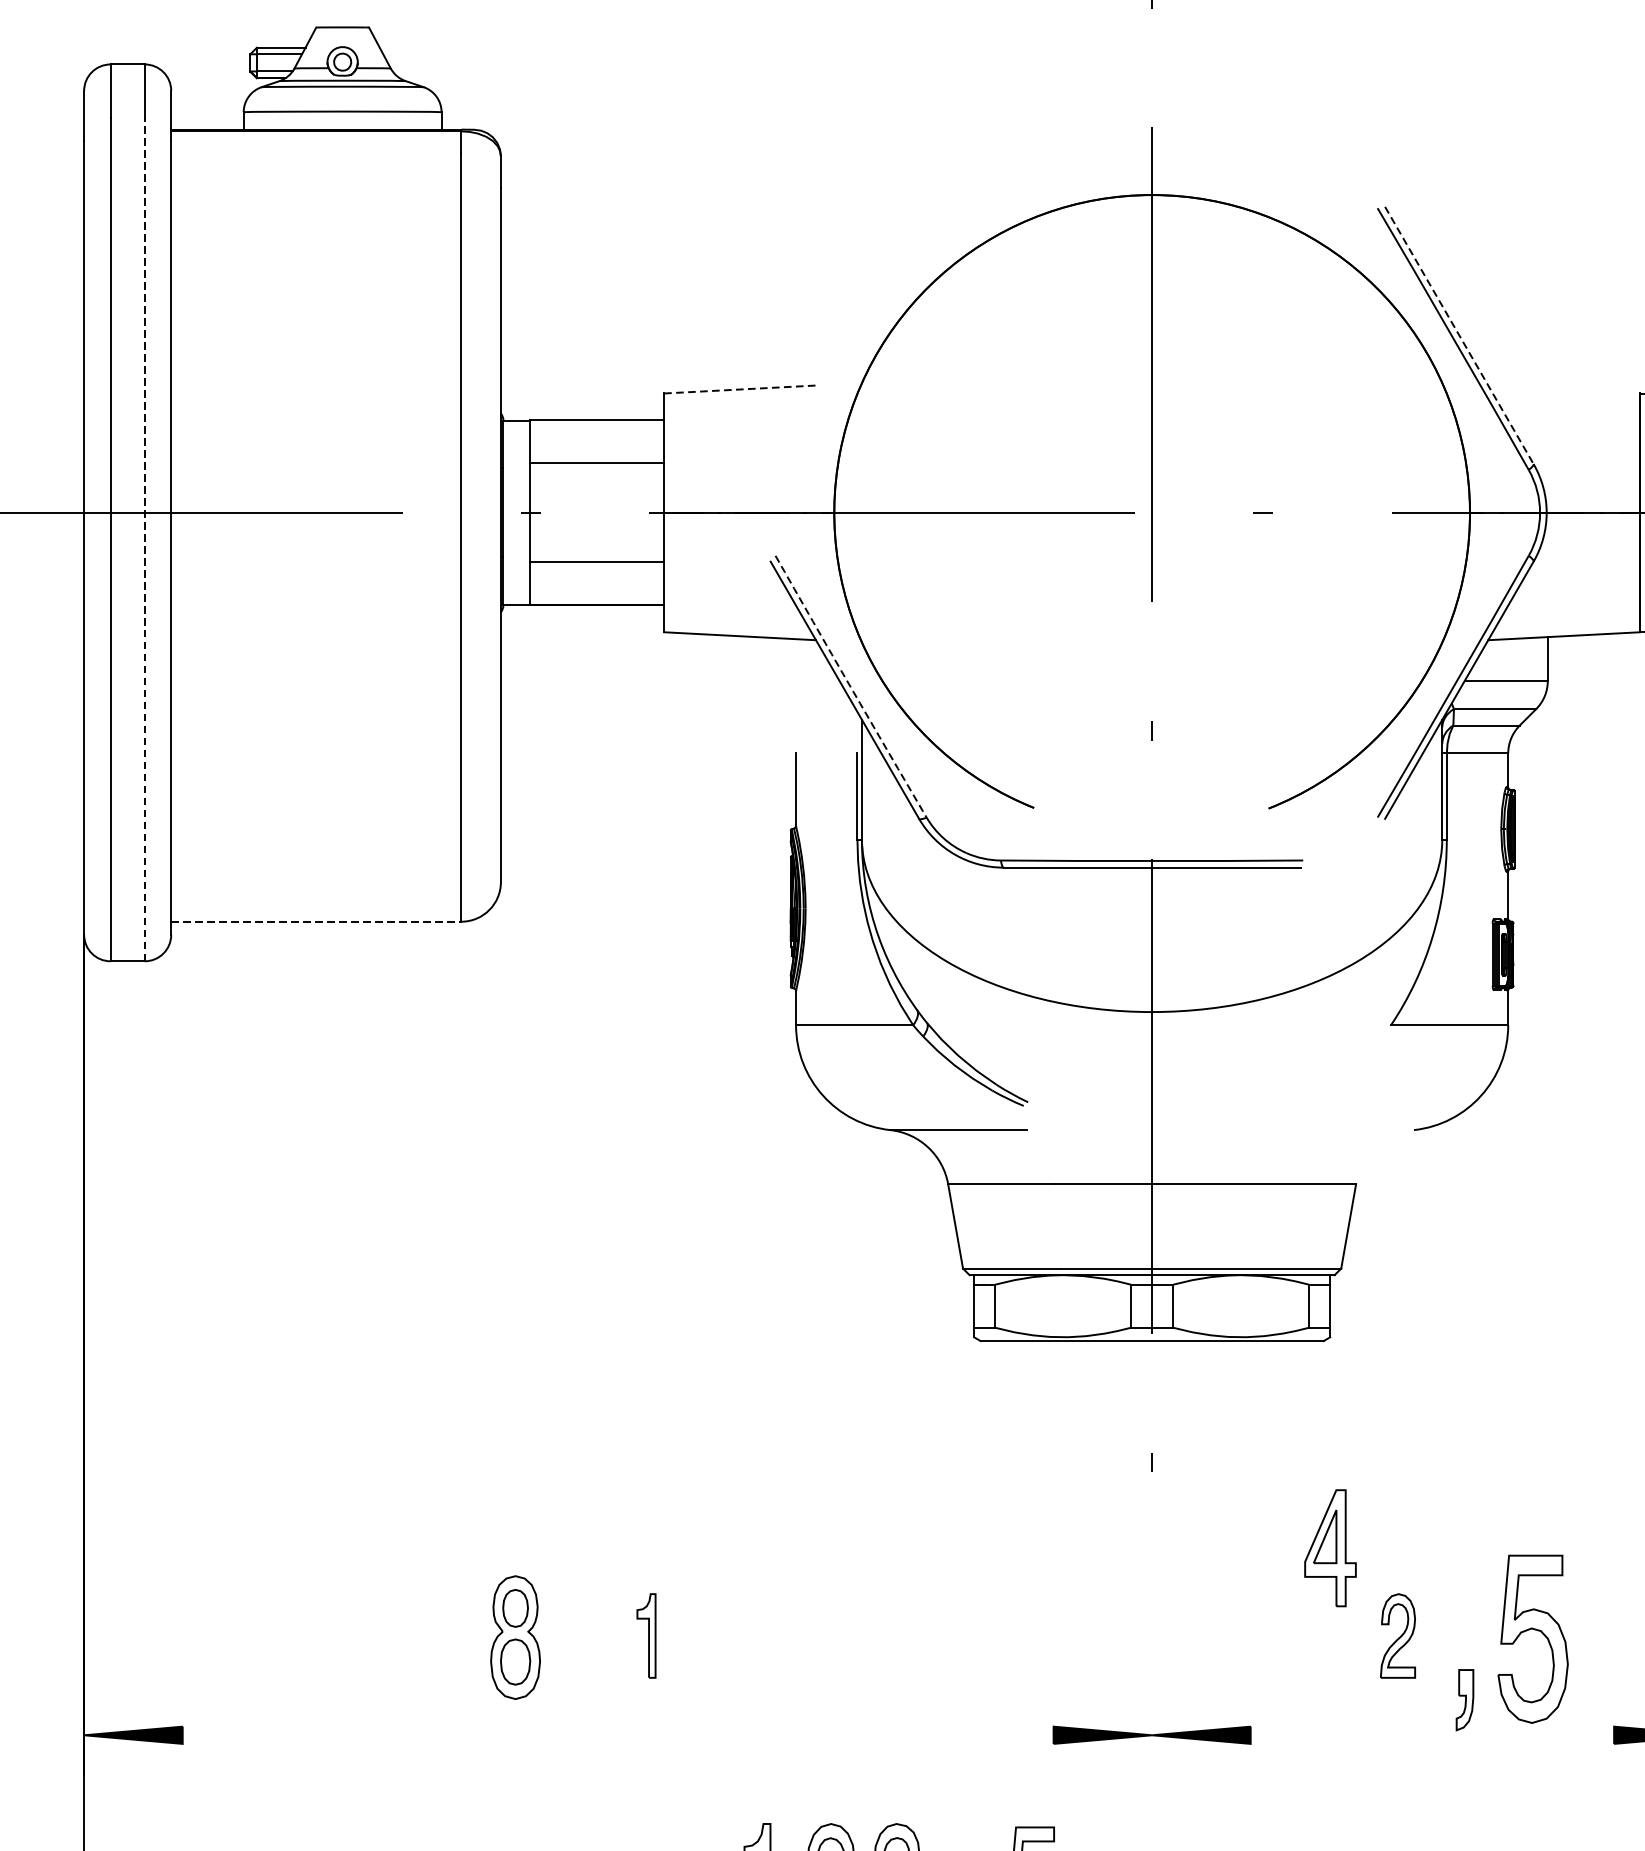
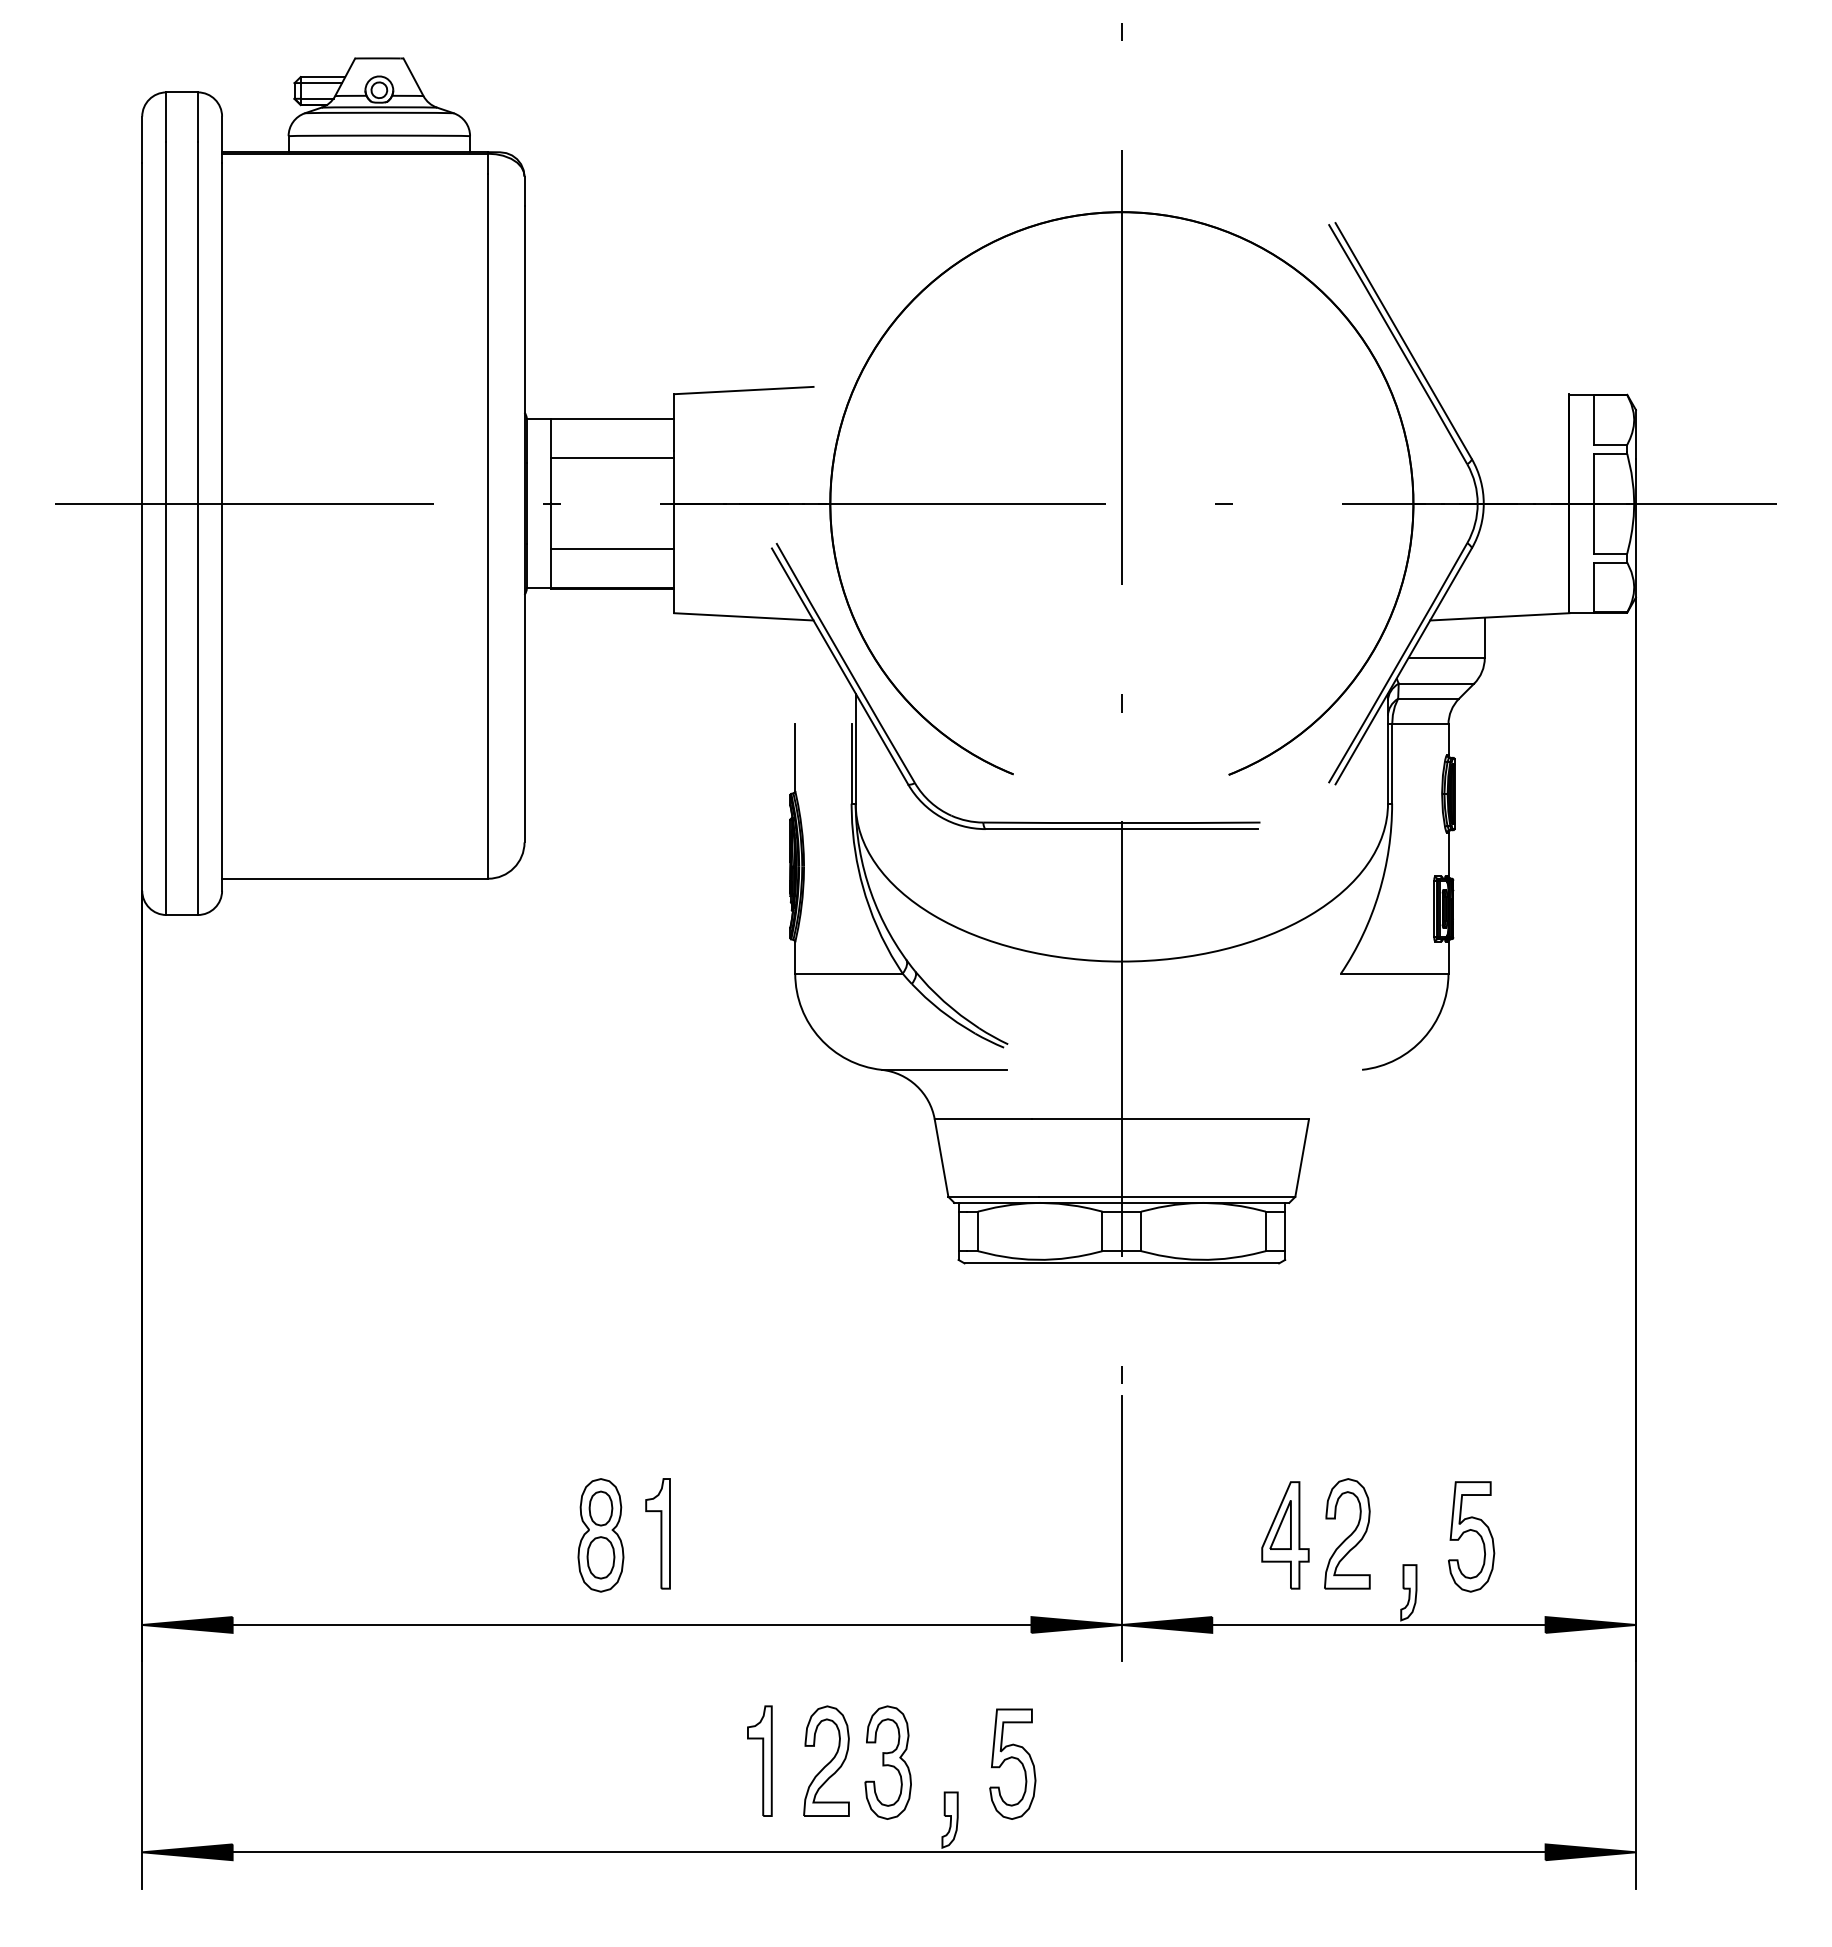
line: (1459, 336) -> (1403, 341), dashed -> solid
line: (739, 389) -> (743, 390), dashed -> solid
line: (144, 539) -> (197, 528), dashed -> solid
arc: (850, 687) -> (845, 663), dashed -> solid
line: (316, 921) -> (355, 878), dashed -> solid
part: (1330, 1548) -> (1285, 1535), moved
line: (1151, 1630) -> (1121, 1528), added
part: (645, 1635) -> (657, 1533), size x1.43
part: (1398, 1635) -> (1347, 1533), size x1.43
part: (515, 1637) -> (600, 1535), moved
part: (1533, 1638) -> (1471, 1536), size x0.71
line: (617, 1734) -> (631, 1624), added
line: (1431, 1734) -> (1378, 1624), added

